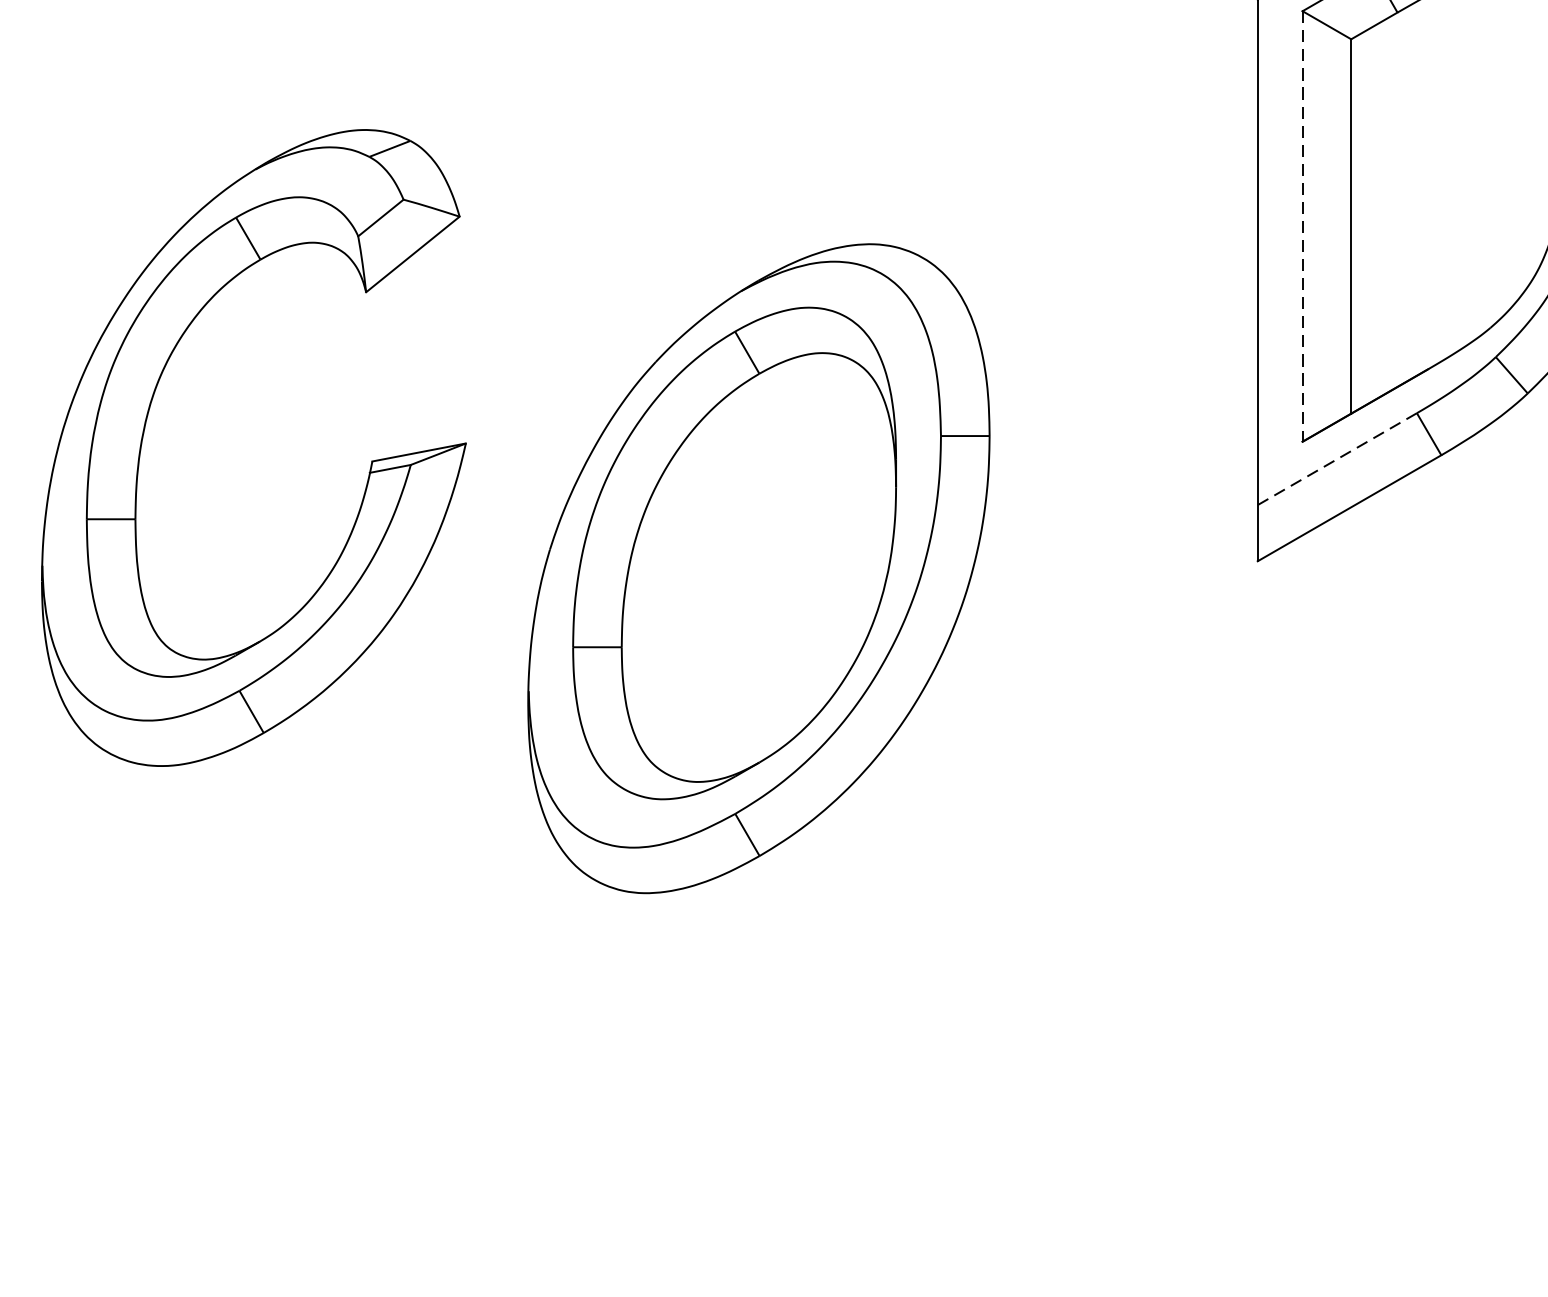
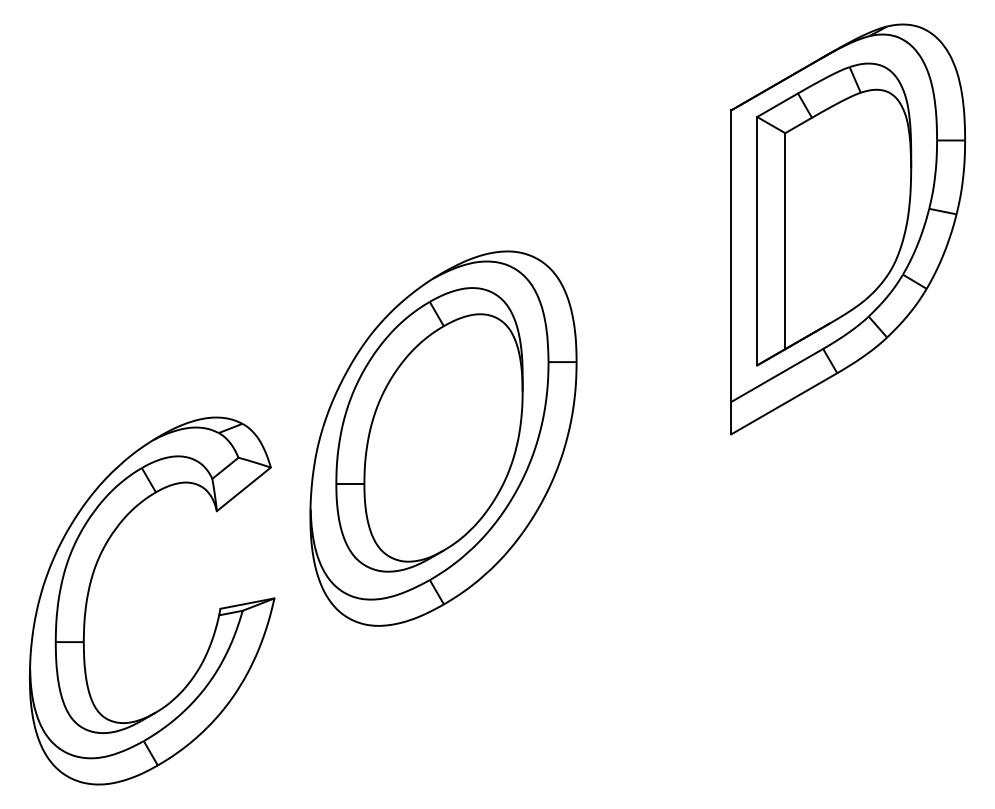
line: (1303, 226) -> (757, 241), dashed -> solid
part: (147, 426) -> (90, 588), moved
line: (1336, 459) -> (776, 375), dashed -> solid

